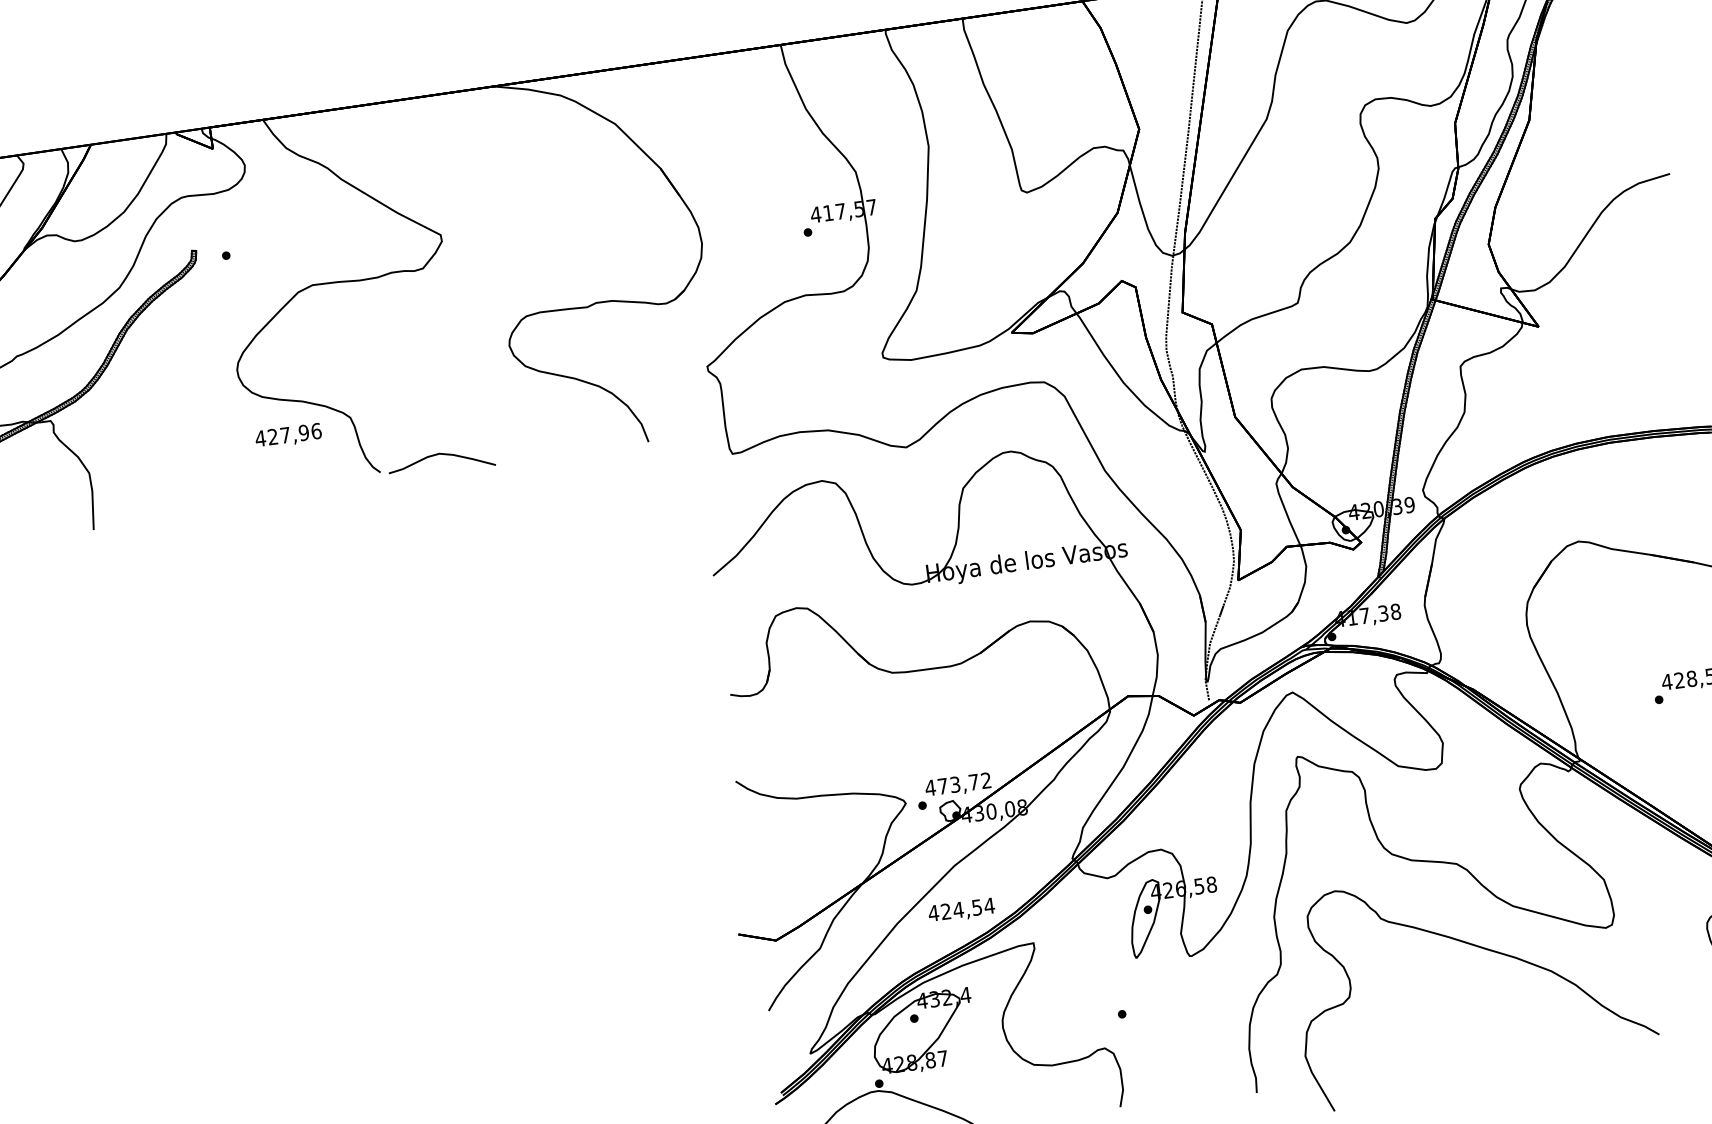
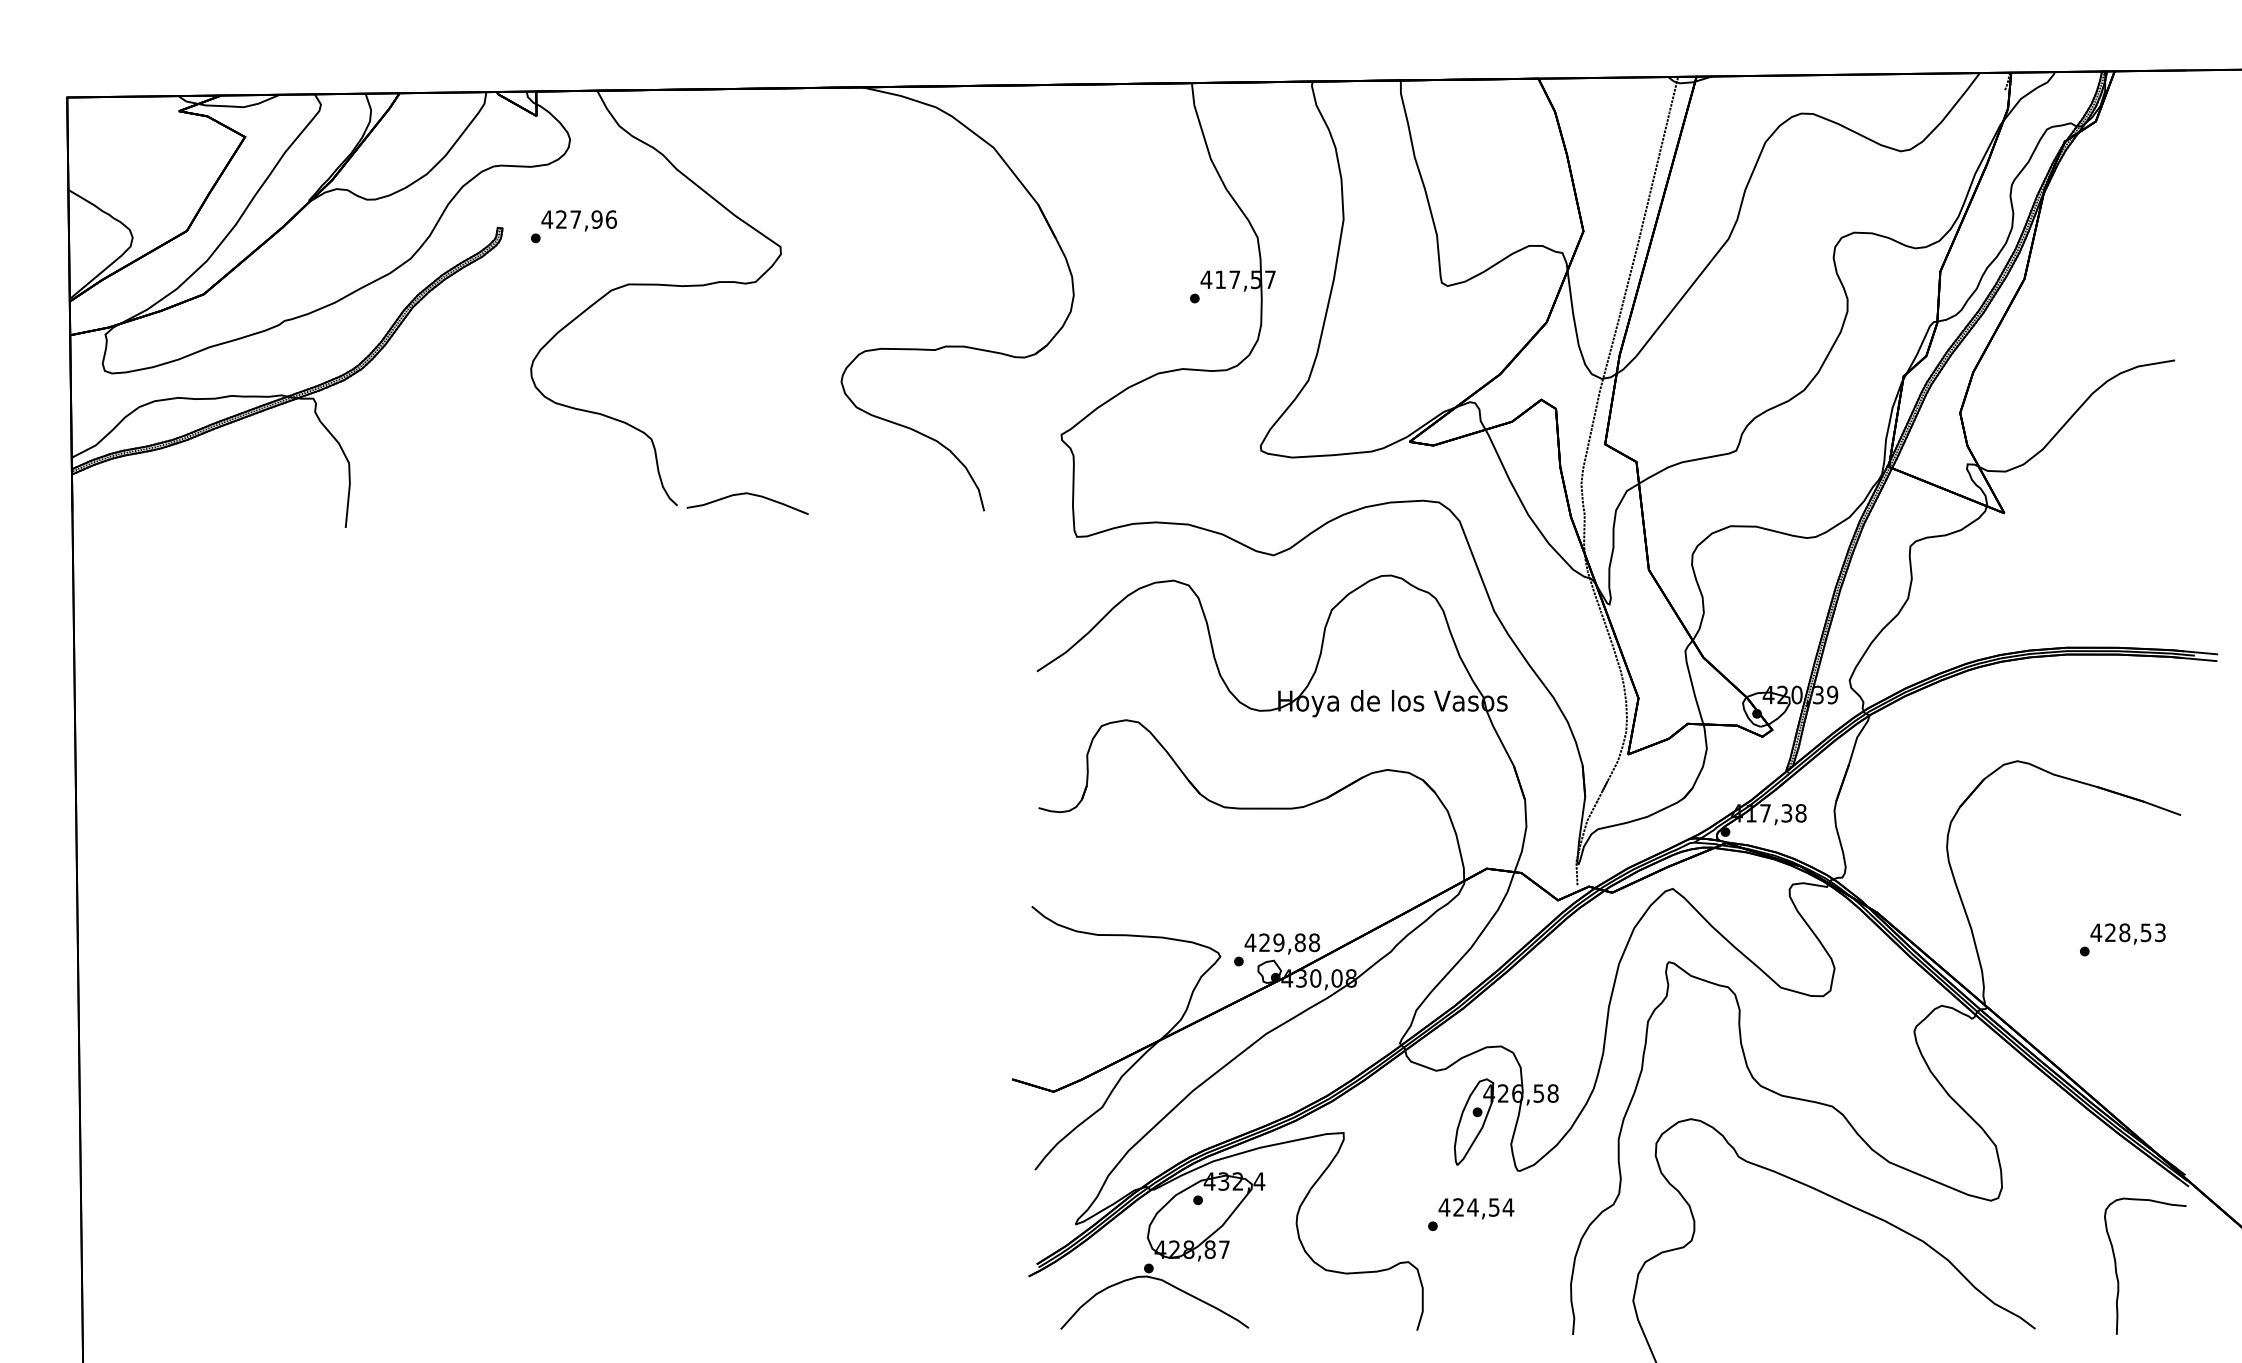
text: (287, 435) -> (578, 220), moved
text: (964, 783) -> (1289, 942), 473,72 -> 429,88
text: (961, 910) -> (1476, 1208), moved

